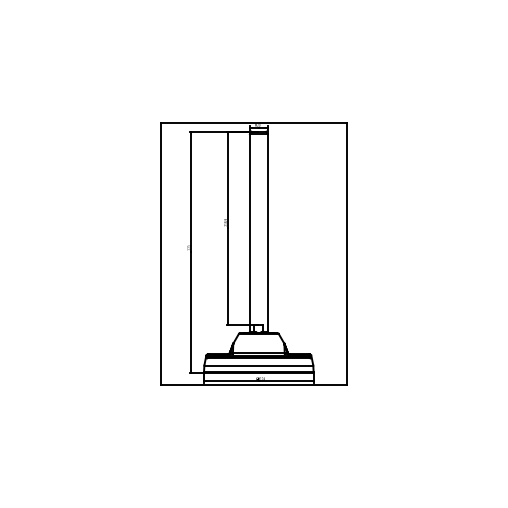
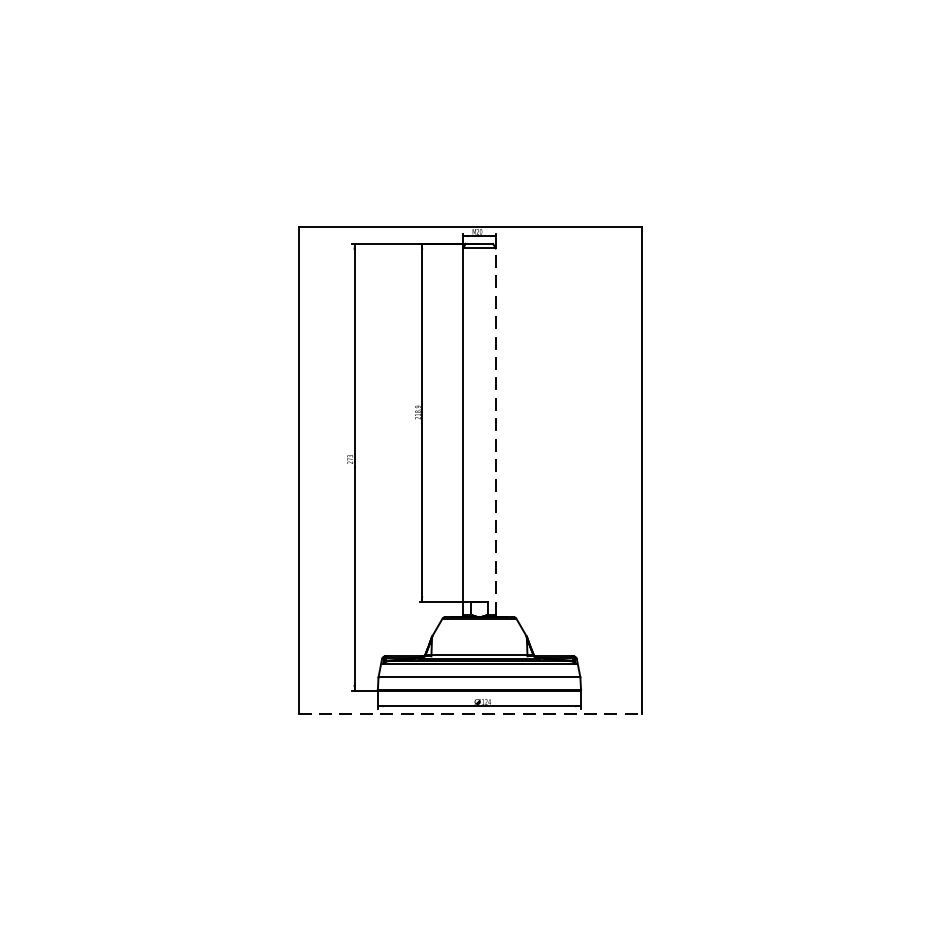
line: (267, 232) -> (495, 430), solid -> dashed
line: (254, 385) -> (471, 714), solid -> dashed

